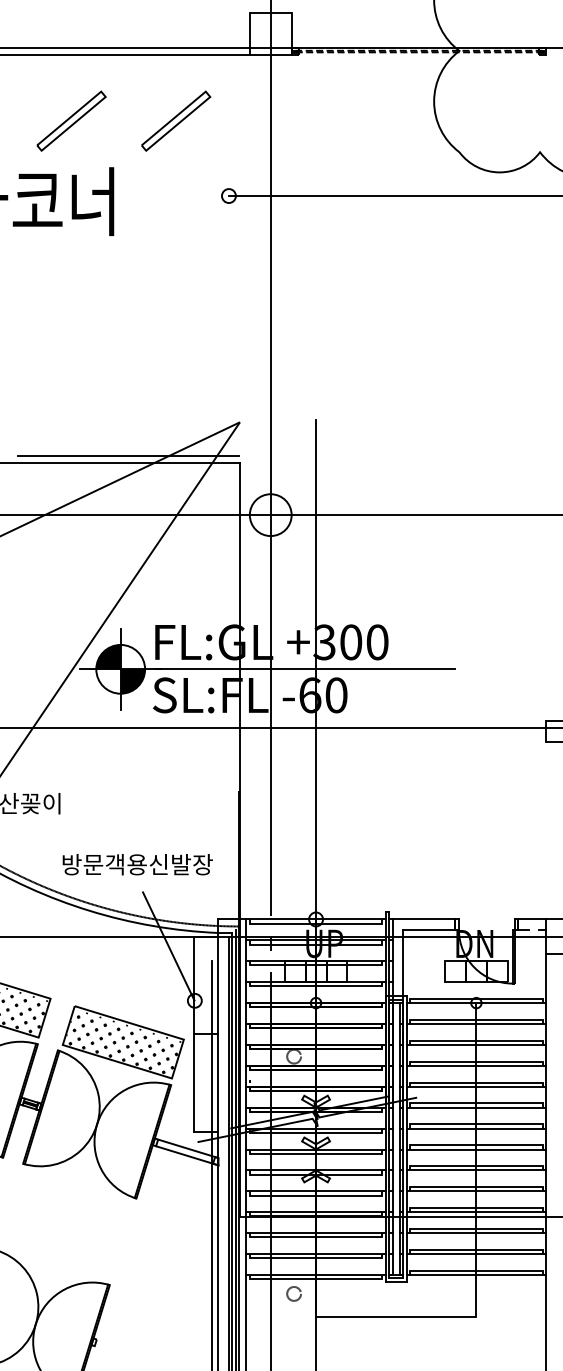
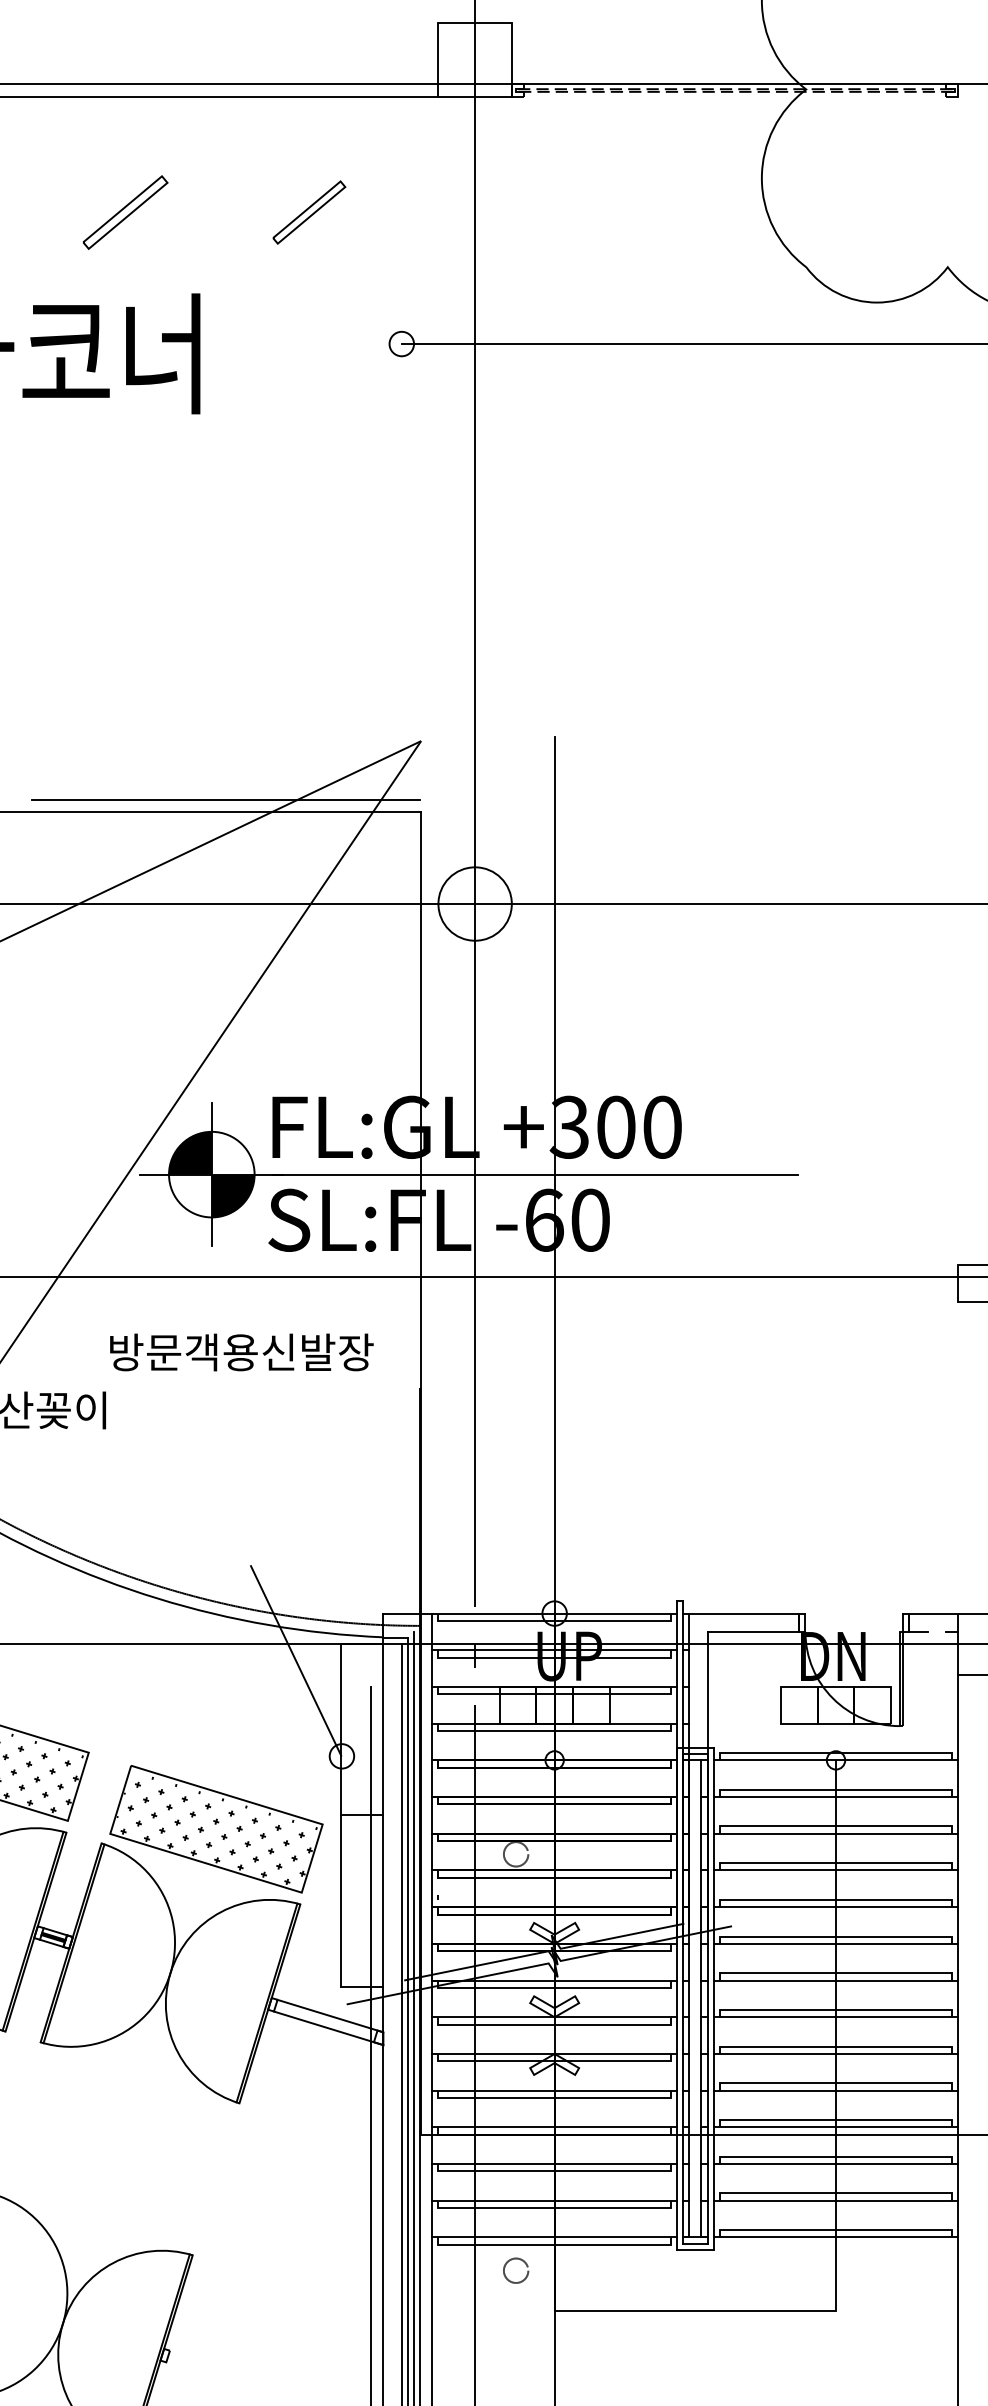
part: (71, 120) -> (125, 211), size x0.7
part: (176, 120) -> (309, 211), size x0.6
text: (137, 864) -> (241, 1352), moved

